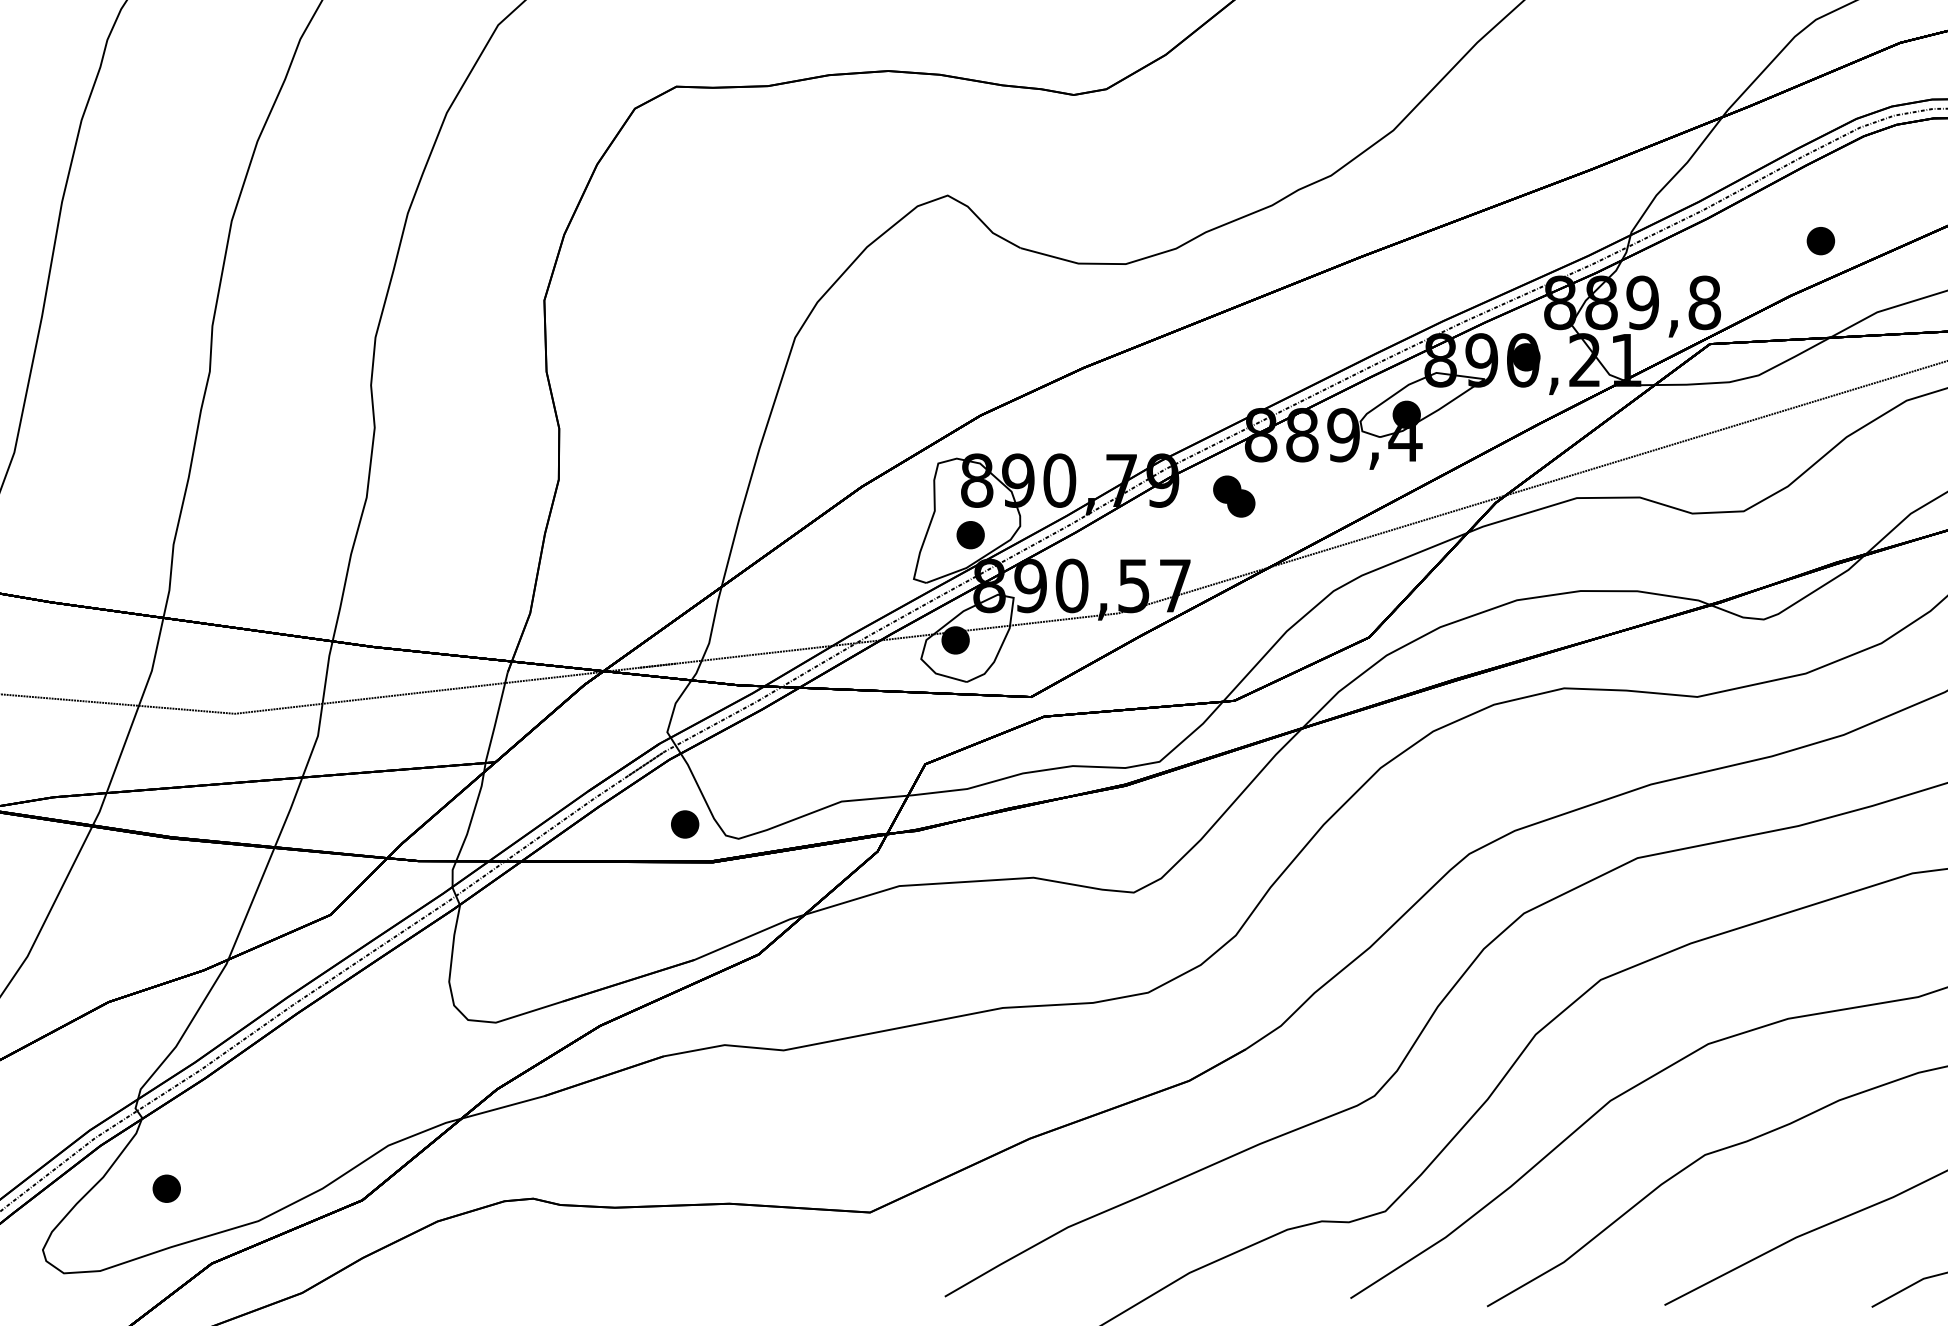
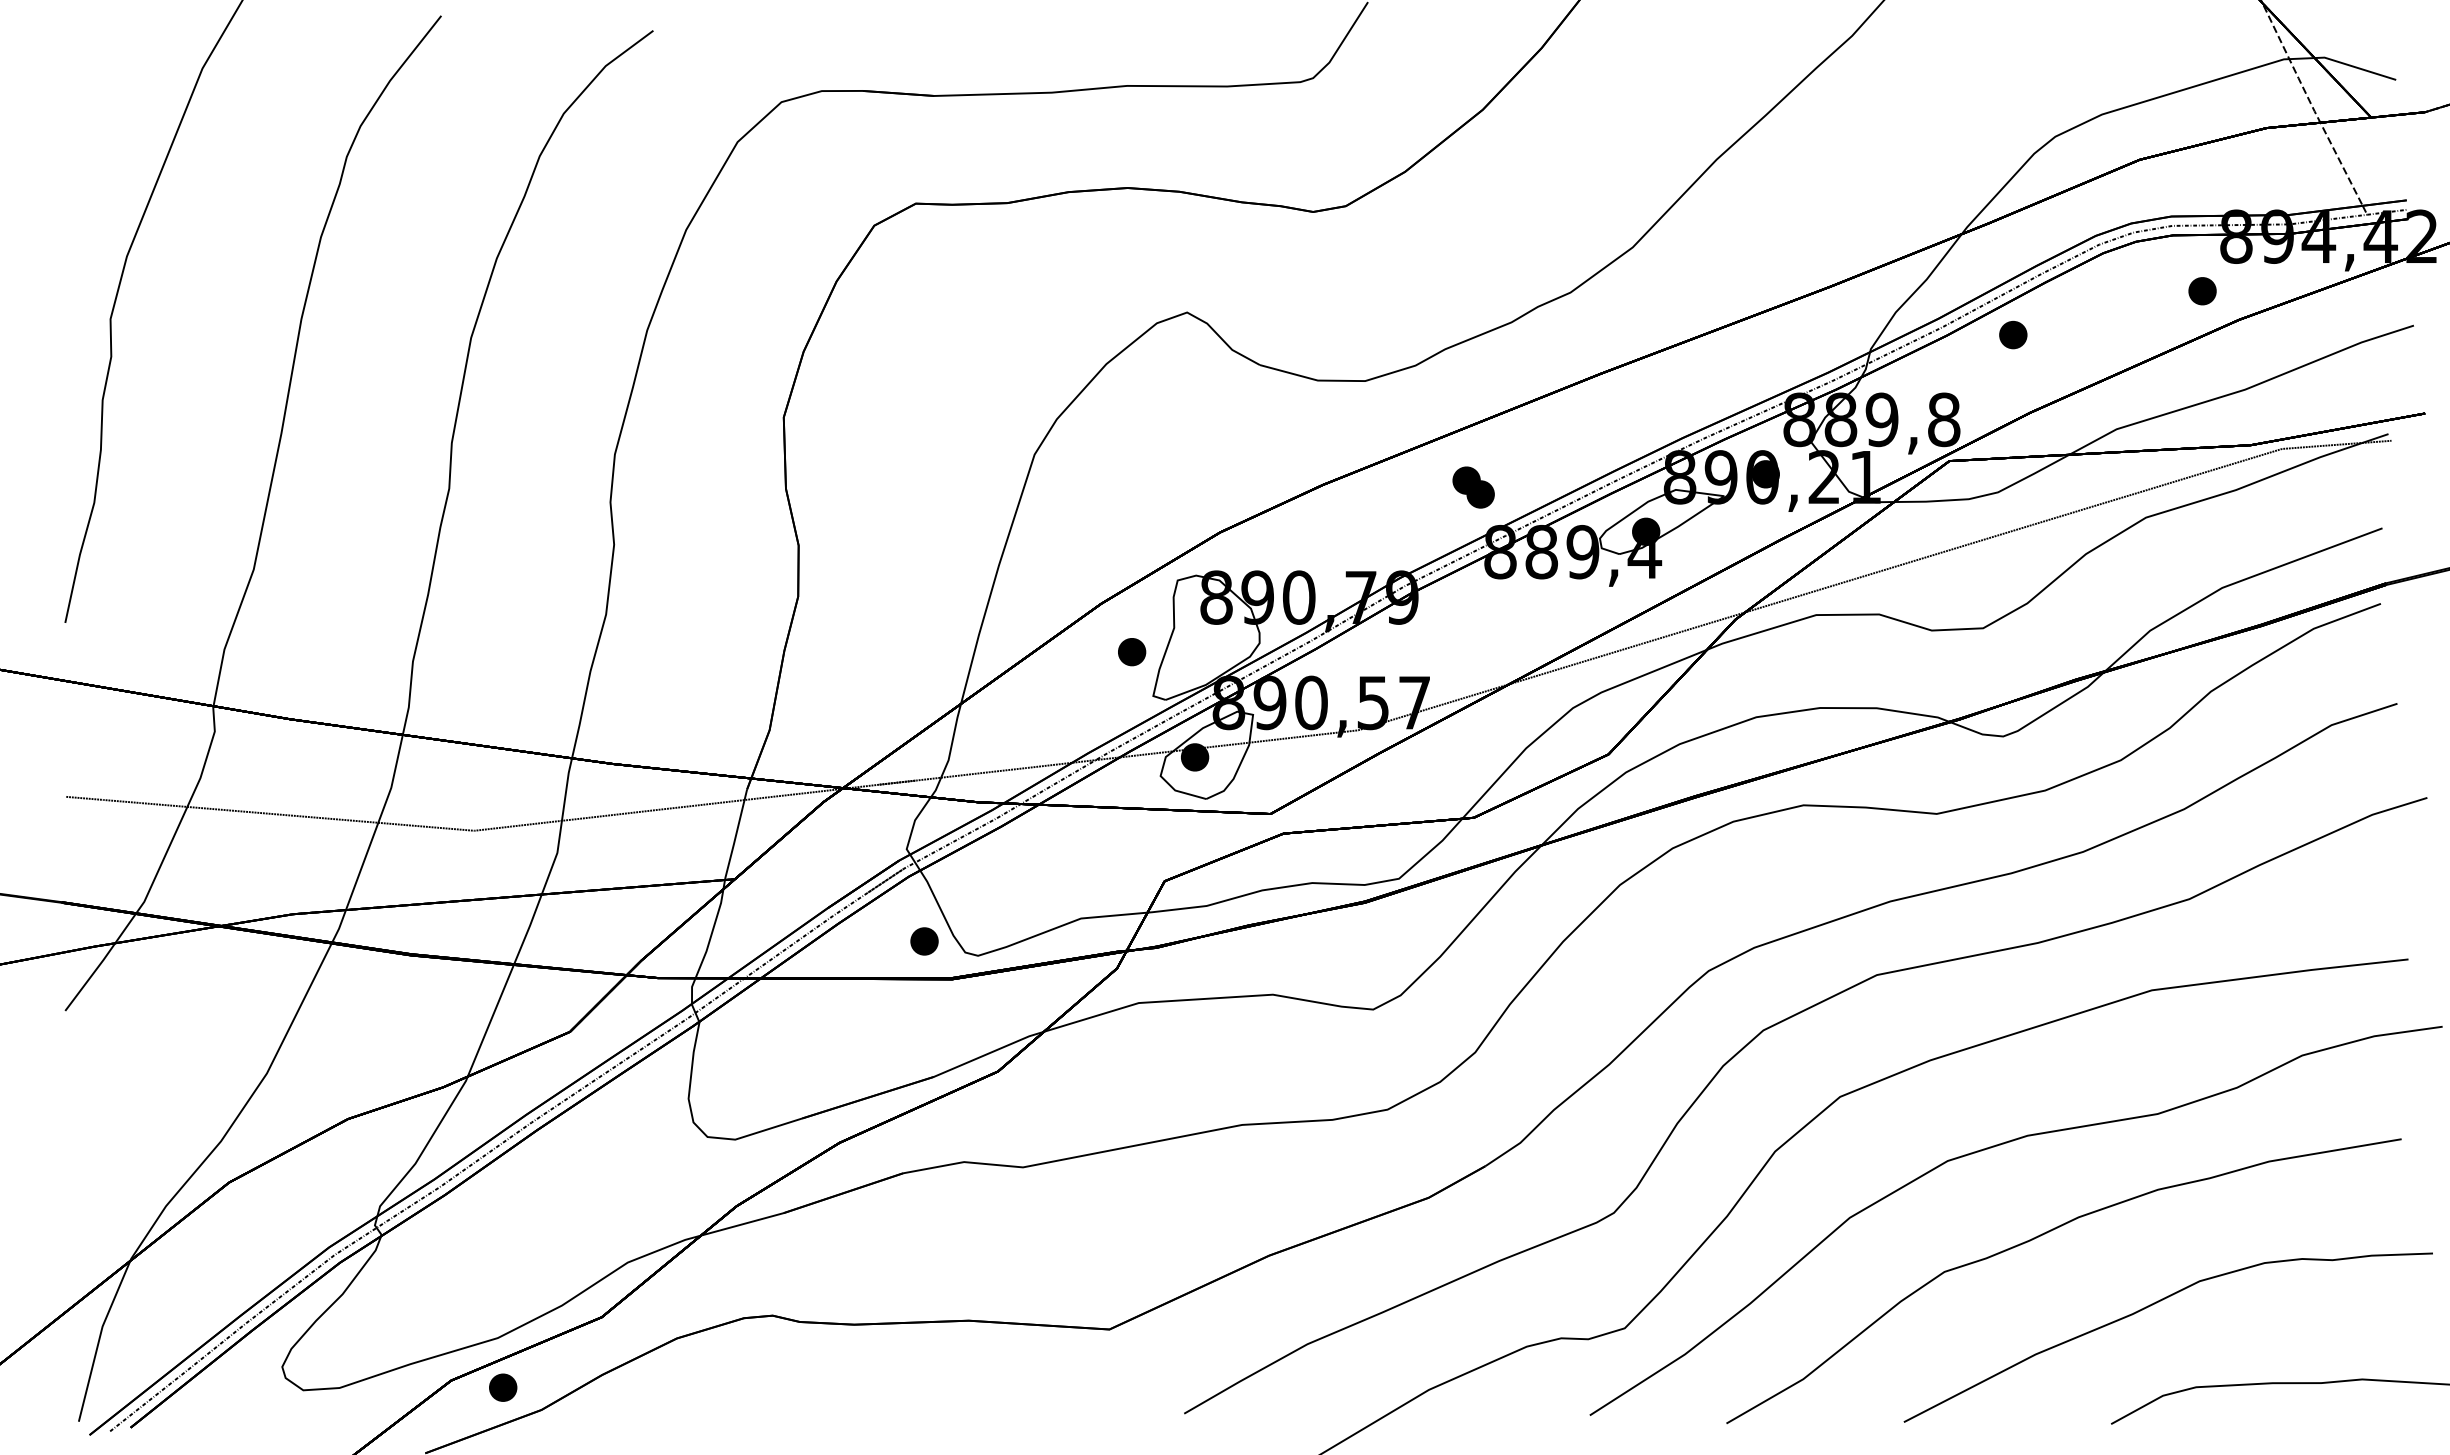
part: (1821, 240) -> (2013, 334), moved
part: (1234, 496) -> (1473, 487), moved
part: (971, 535) -> (1132, 652), moved
part: (167, 1188) -> (503, 1387), moved

